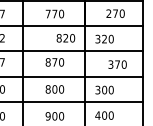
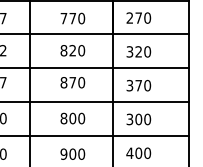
text: (115, 13) -> (138, 17), moved
text: (65, 38) -> (72, 51), moved
text: (117, 64) -> (138, 85), moved

